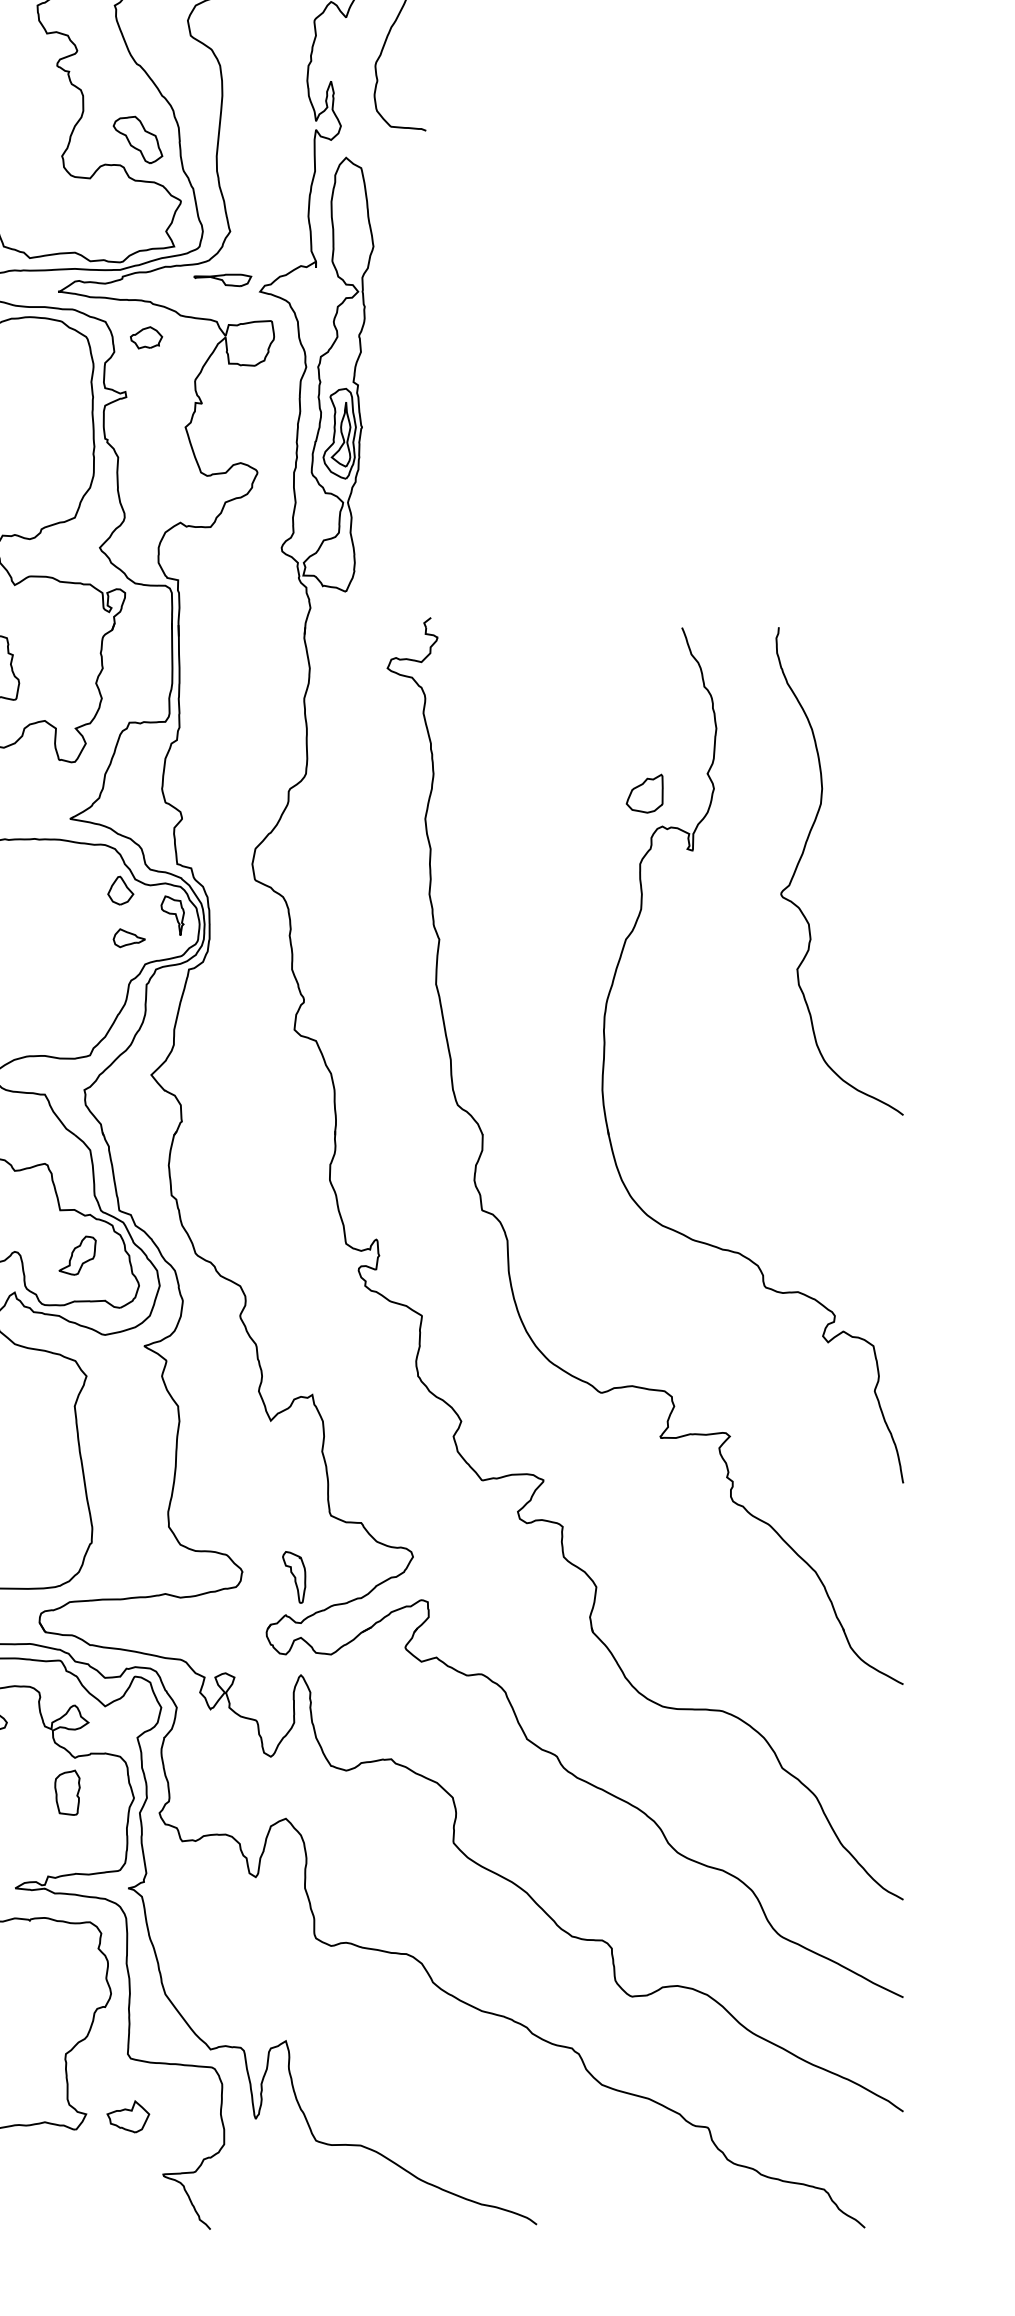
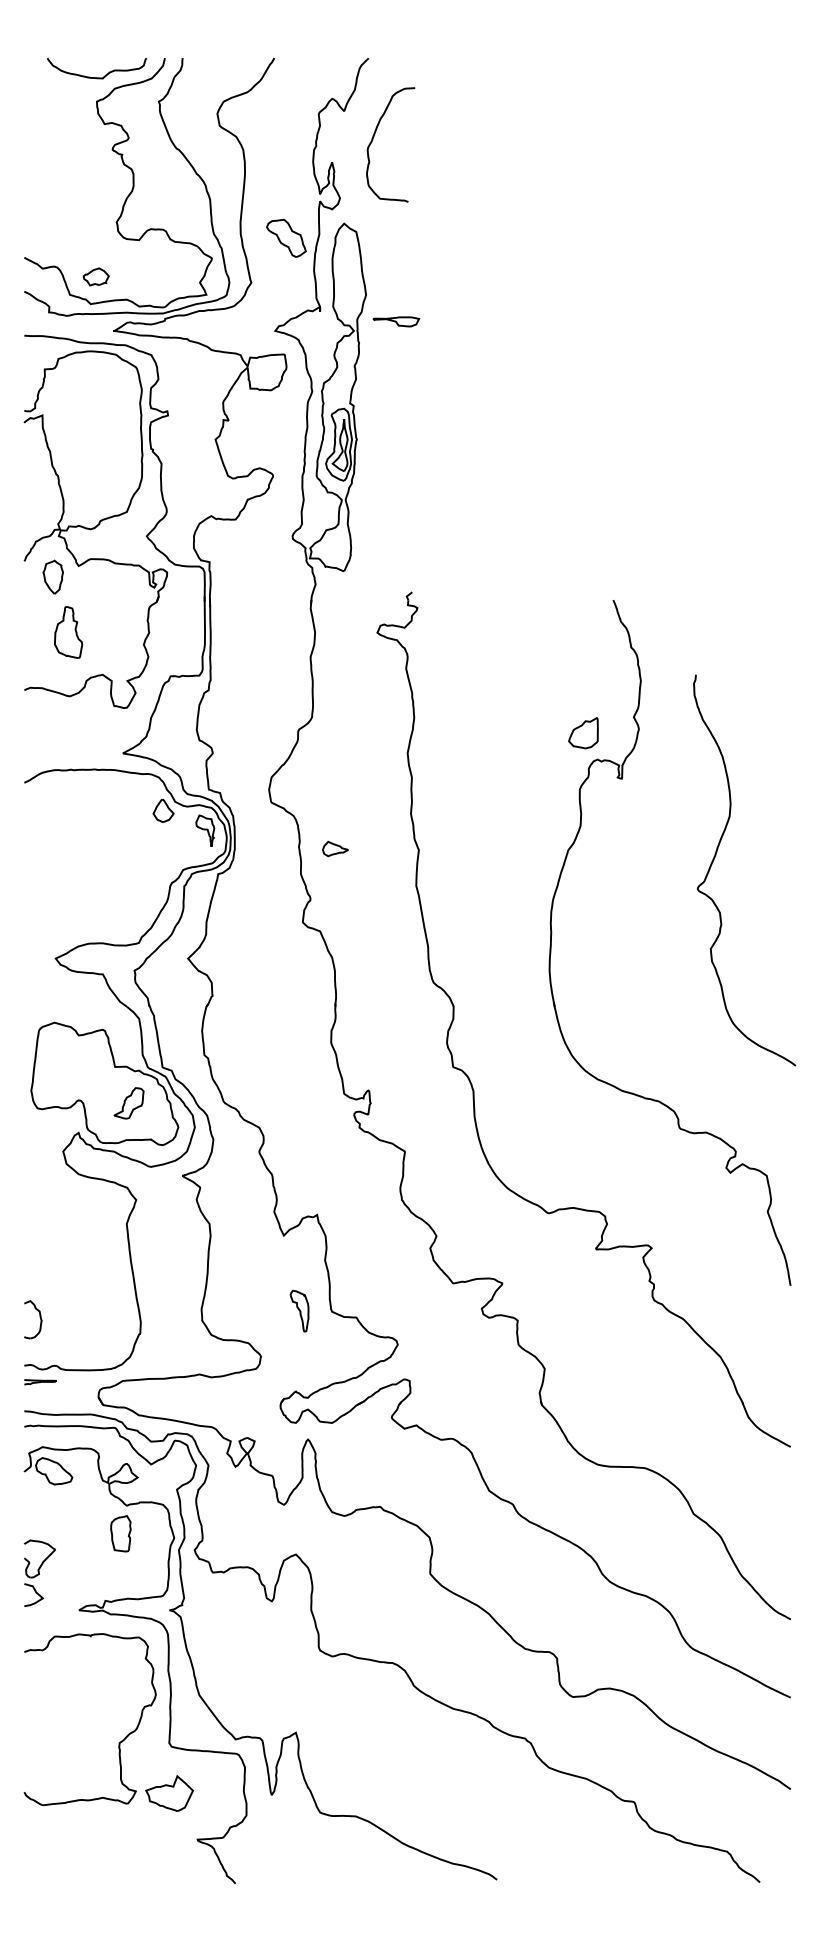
part: (138, 138) -> (286, 237), moved
part: (222, 279) -> (396, 321), moved
part: (145, 337) -> (95, 276), moved
curve: (802, 858) -> (714, 860), moved
part: (129, 937) -> (335, 848), moved
part: (294, 1576) -> (299, 1310), moved
part: (128, 2115) -> (169, 1792), size x1.4

